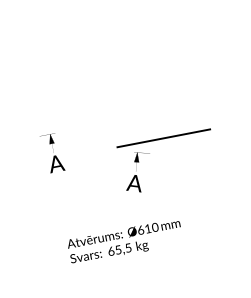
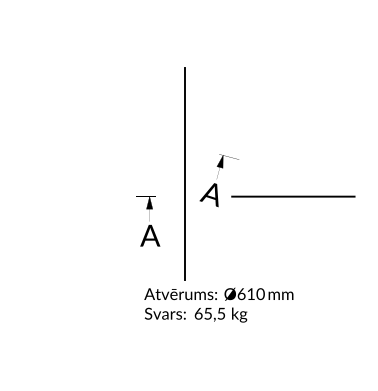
line: (78, 137) -> (184, 174), added
text: (53, 153) -> (148, 221), moved
text: (137, 172) -> (218, 180), moved
text: (124, 241) -> (218, 304), moved

